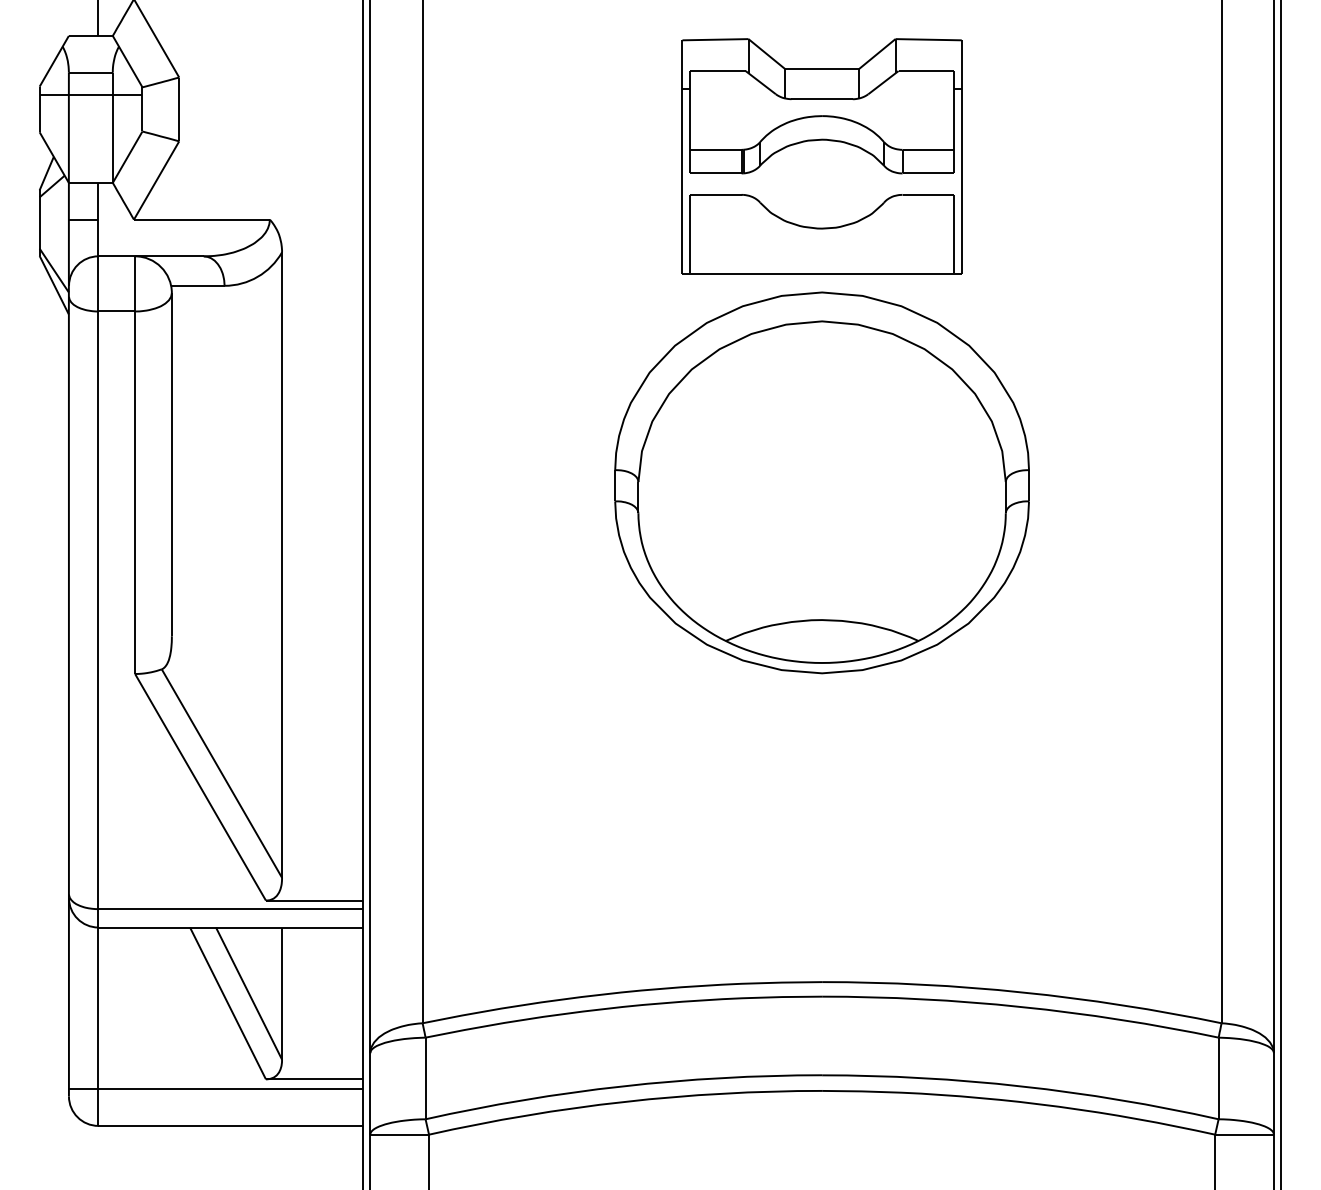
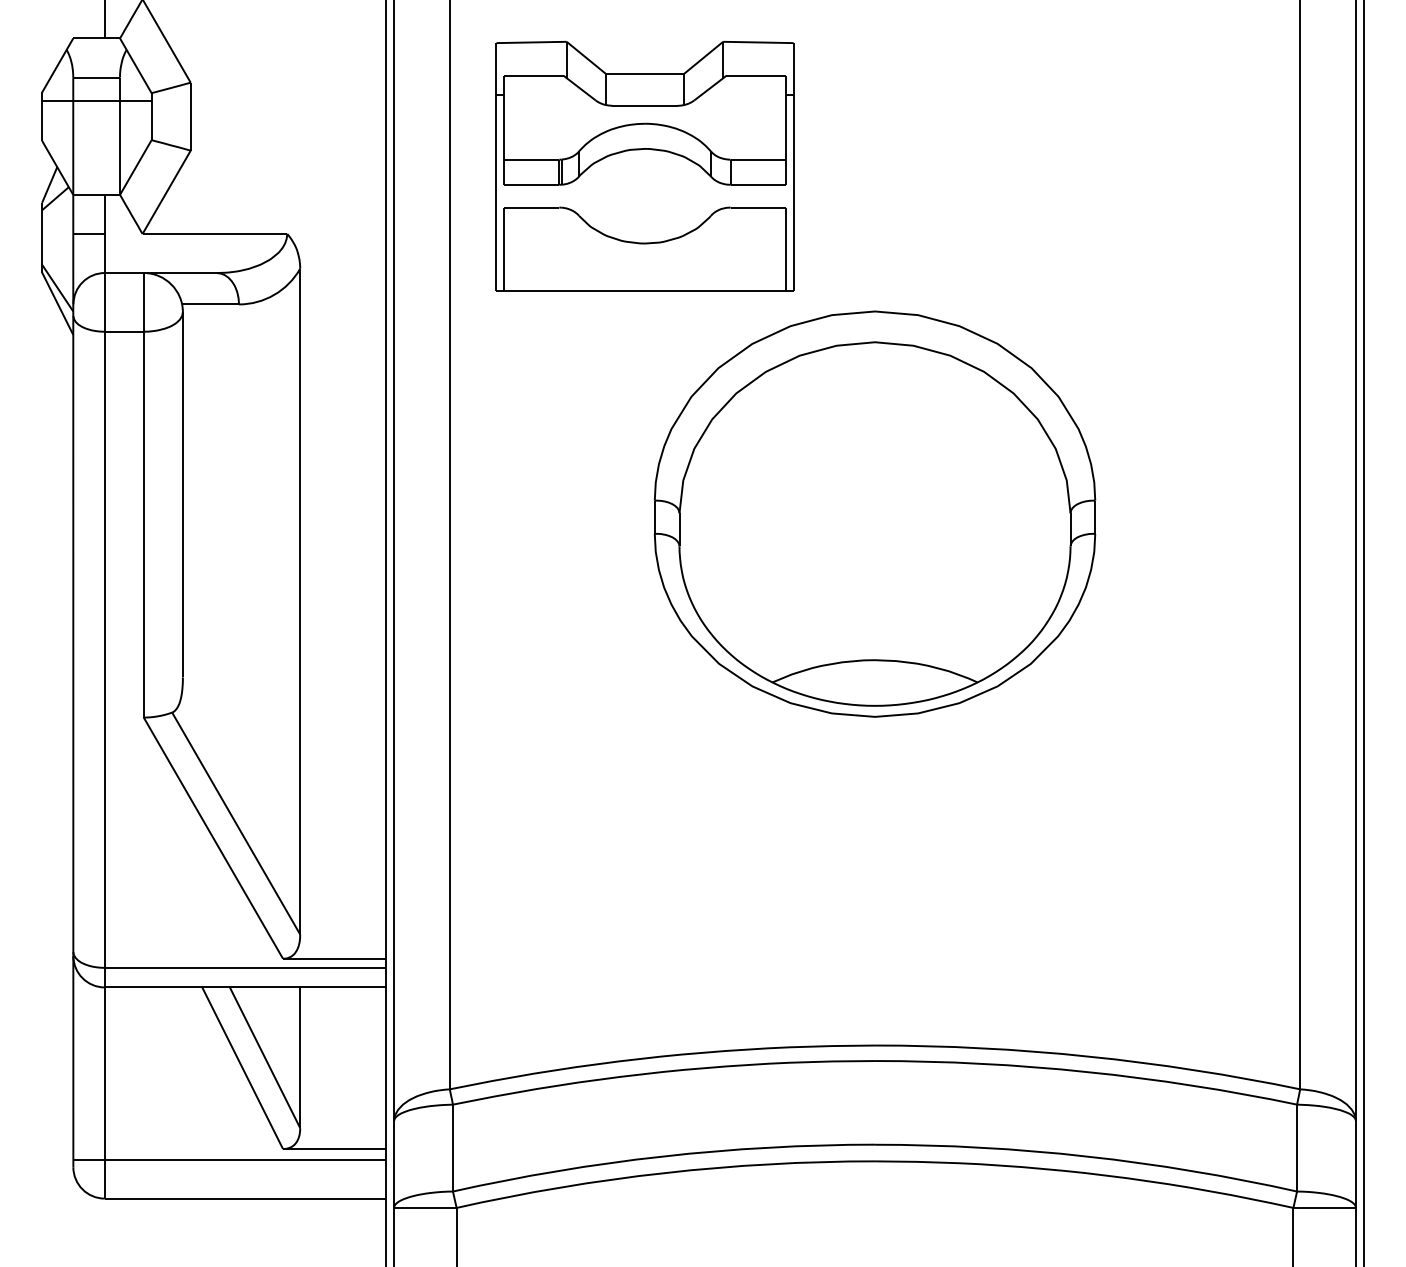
part: (821, 155) -> (644, 165), moved

